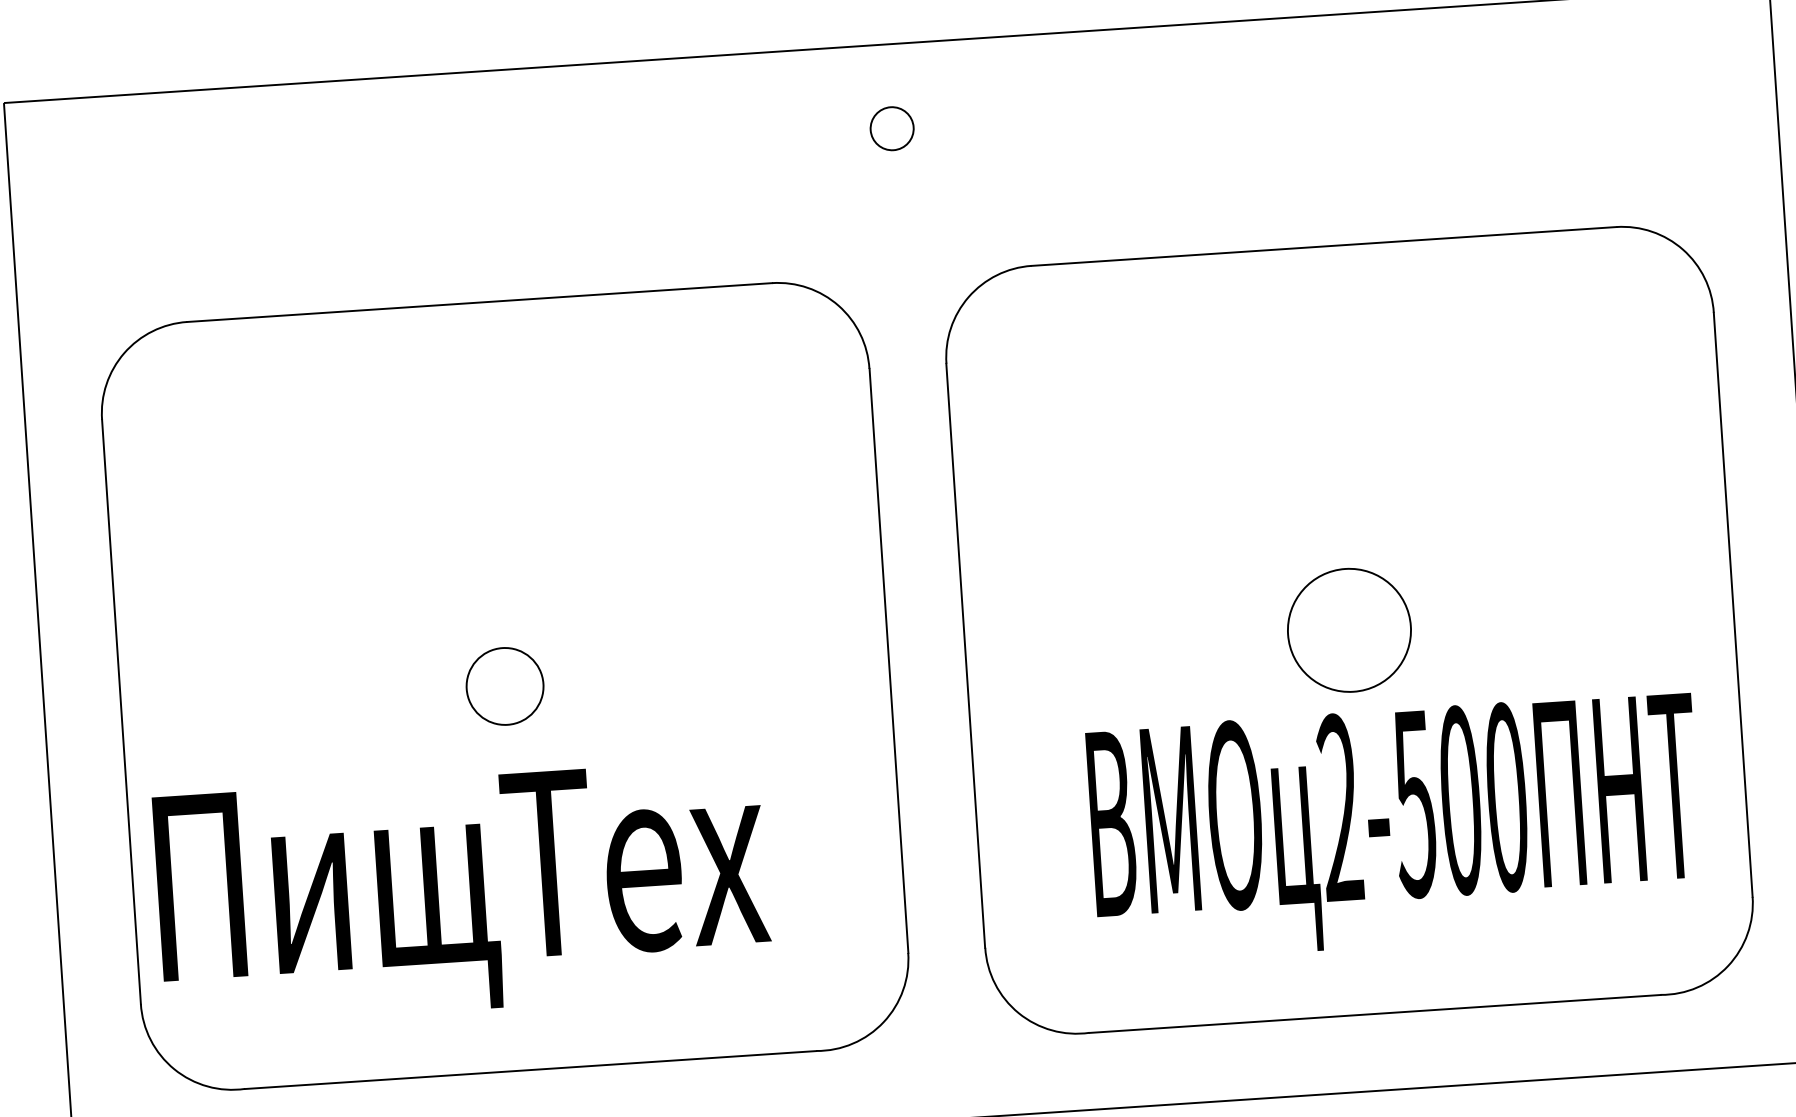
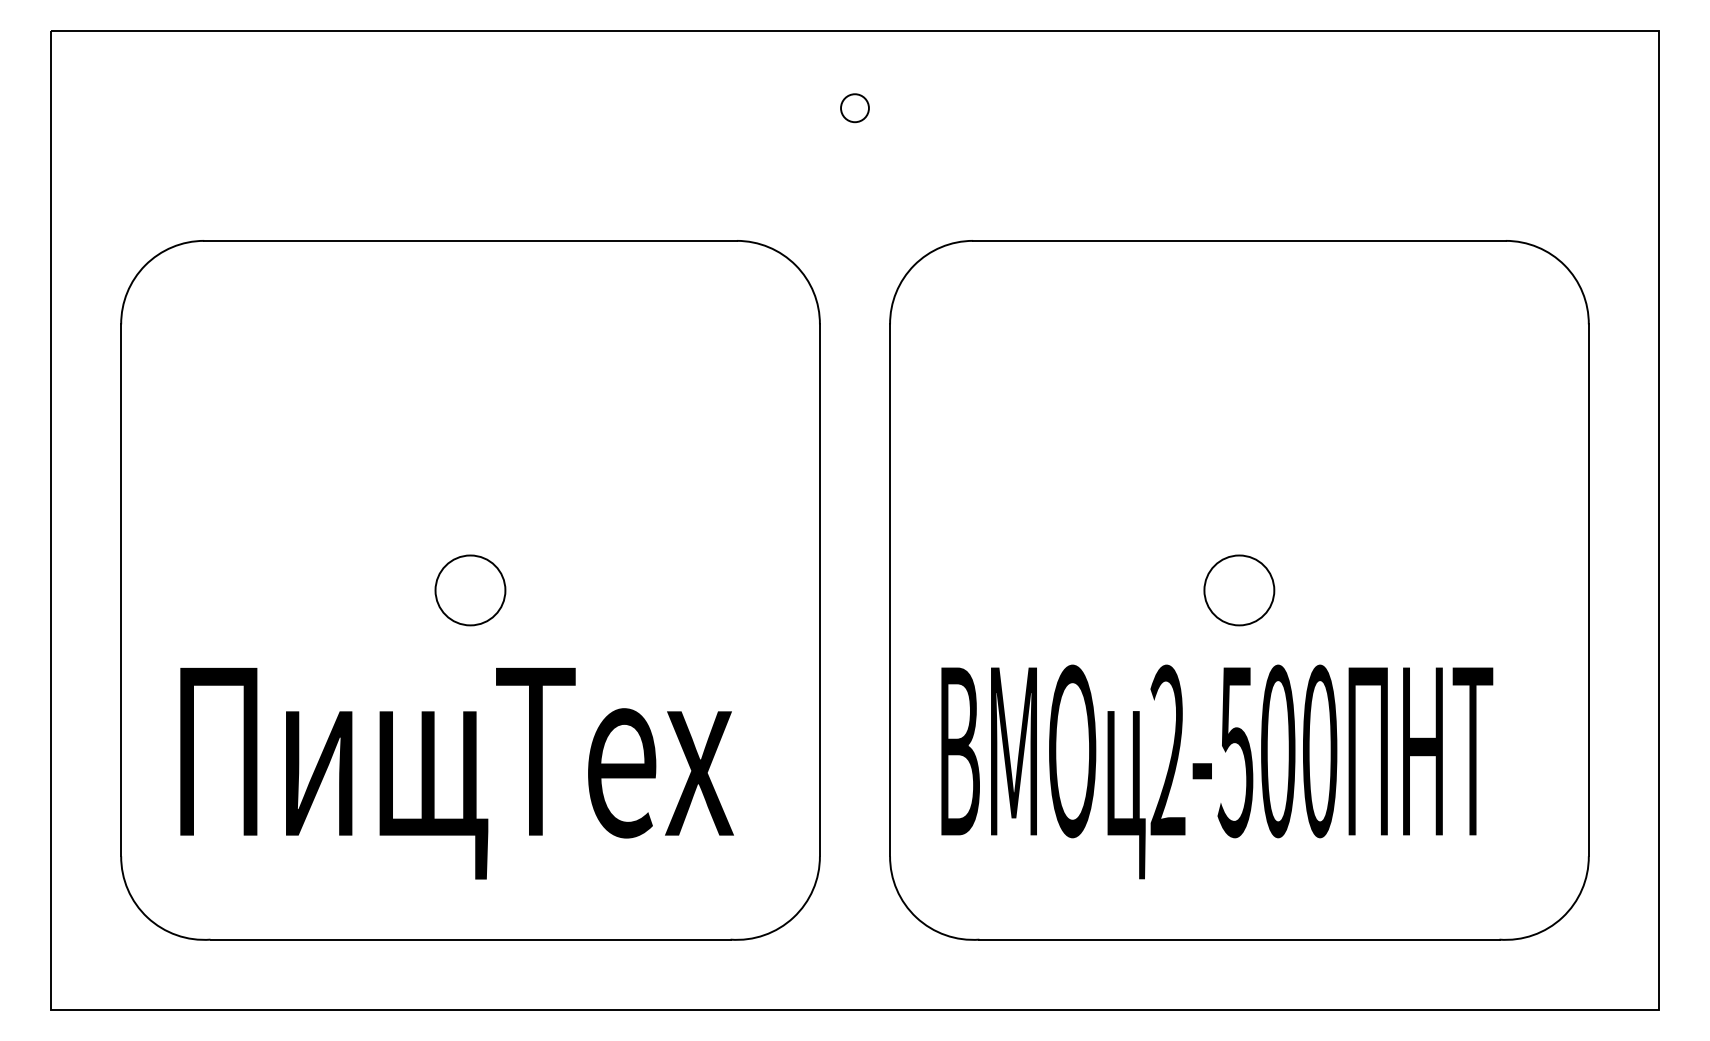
circle: (891, 129) -> (854, 108), size x0.71
circle: (1349, 630) -> (1239, 590), size x0.62
text: (1395, 827) -> (1217, 771), moved
text: (462, 893) -> (456, 773), moved

